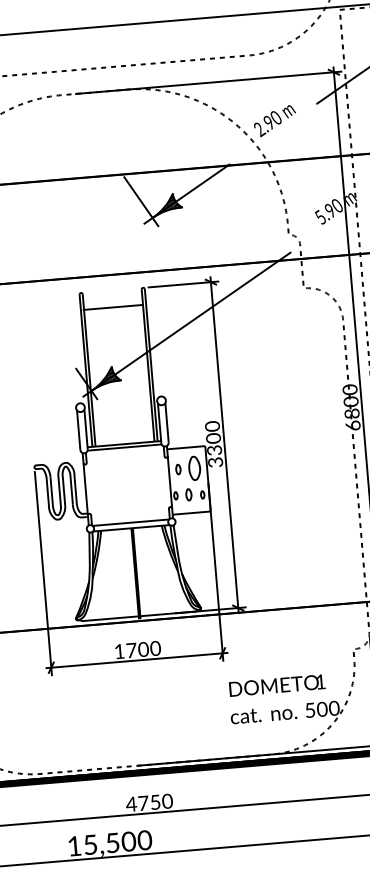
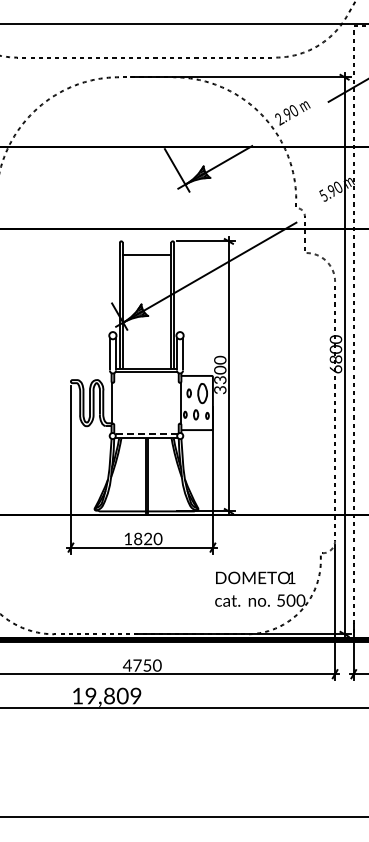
line: (130, 522) -> (146, 433), solid -> dashed
text: (137, 649) -> (143, 538), 1700 -> 1820
text: (117, 841) -> (113, 695), 15,500 -> 19,809

